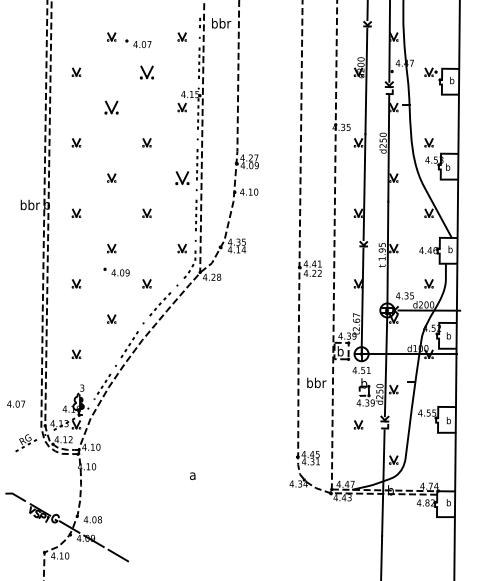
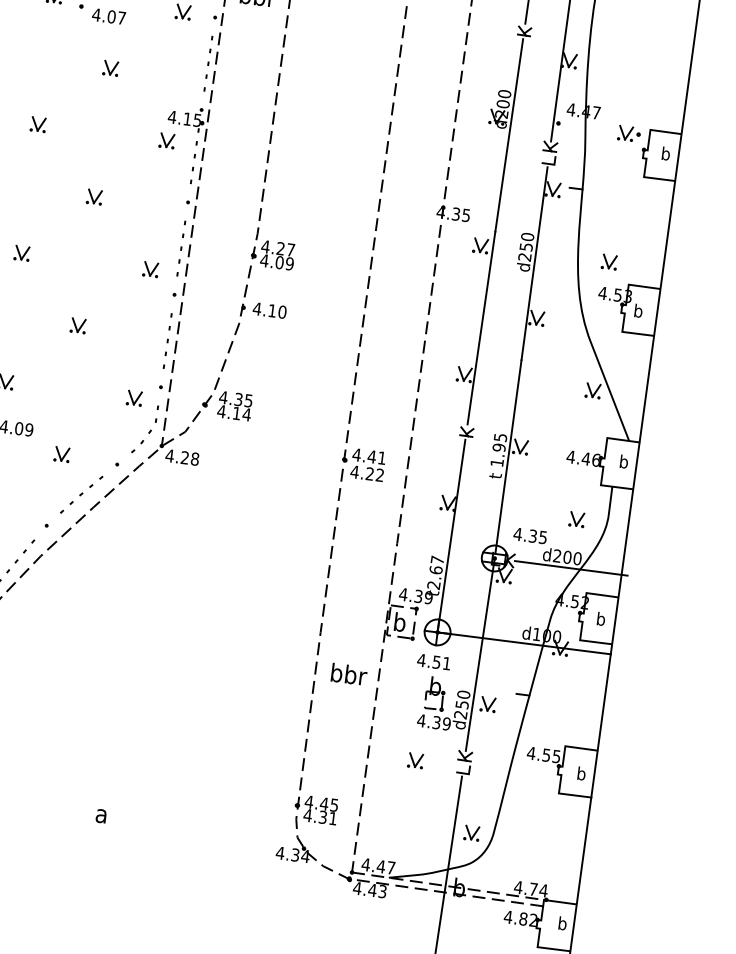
part: (146, 71) -> (110, 66), size x0.62
part: (111, 107) -> (37, 124), size x0.62
part: (181, 177) -> (149, 268), size x0.62

